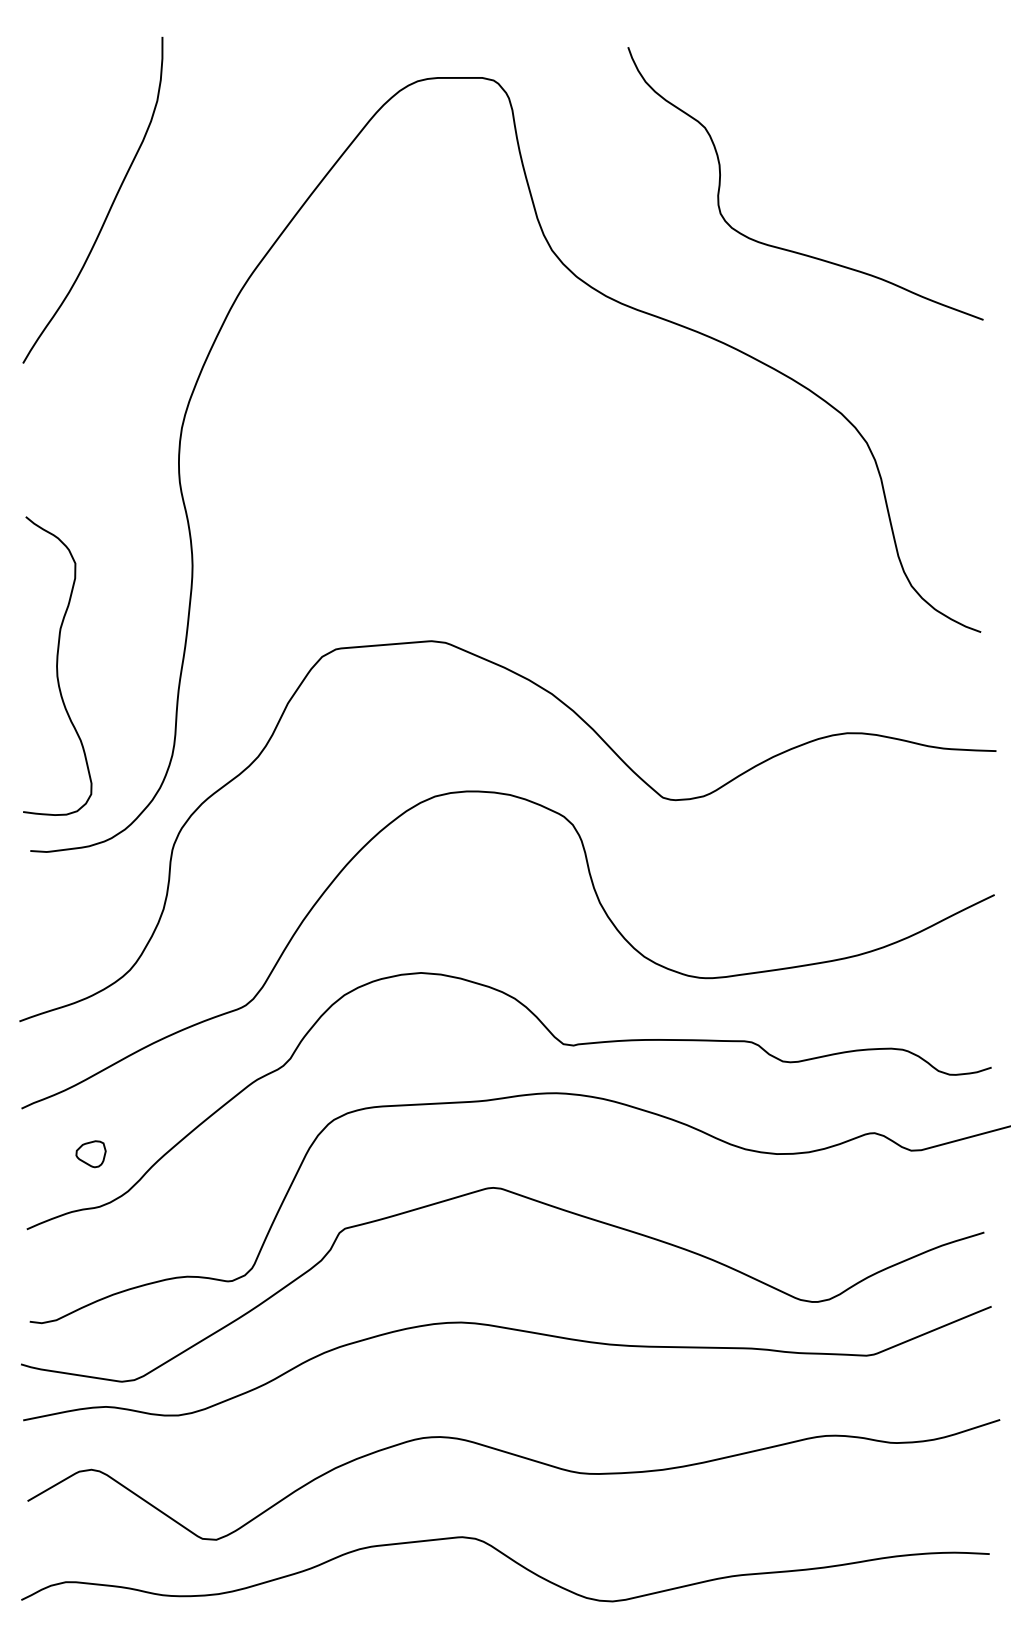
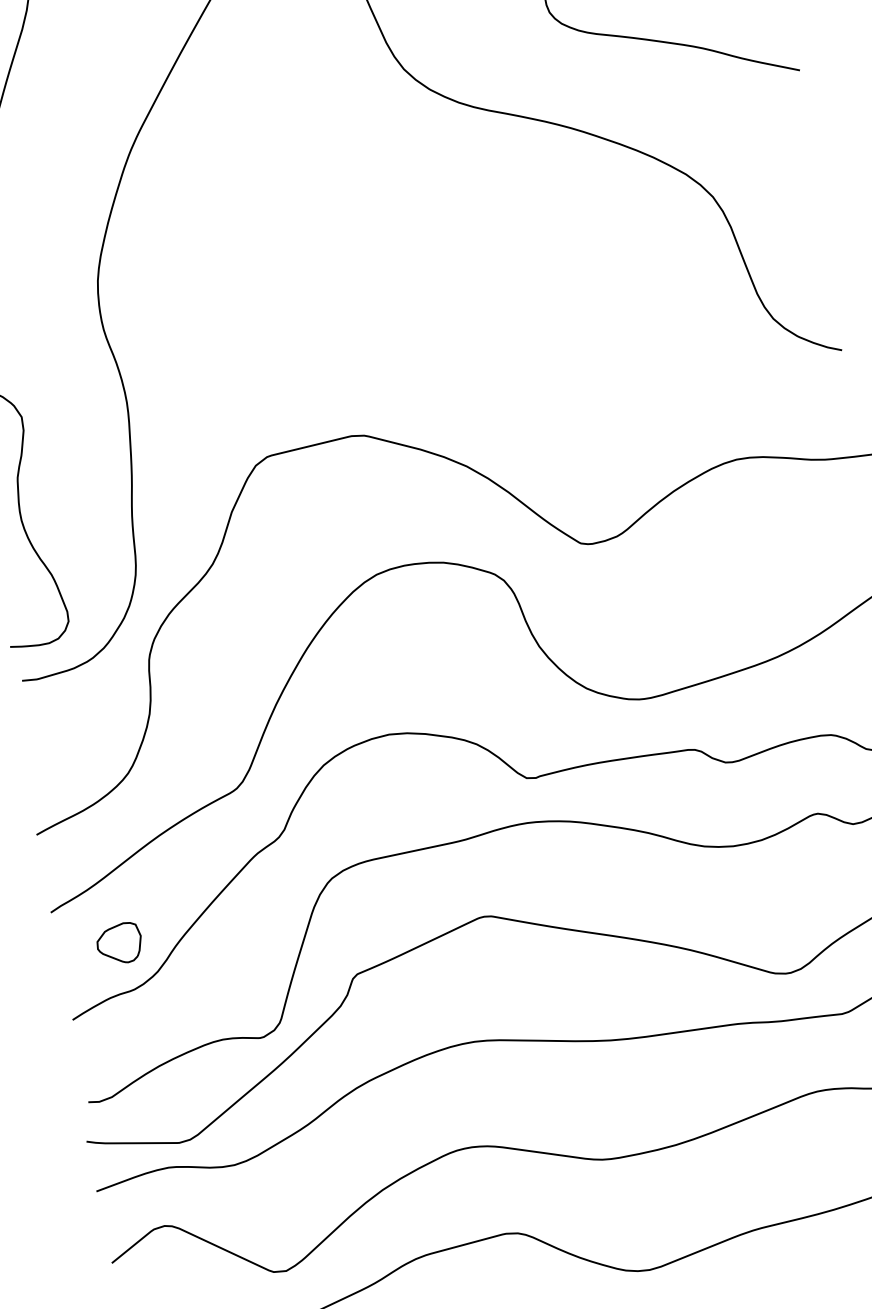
part: (90, 1153) -> (118, 943), size x1.67

